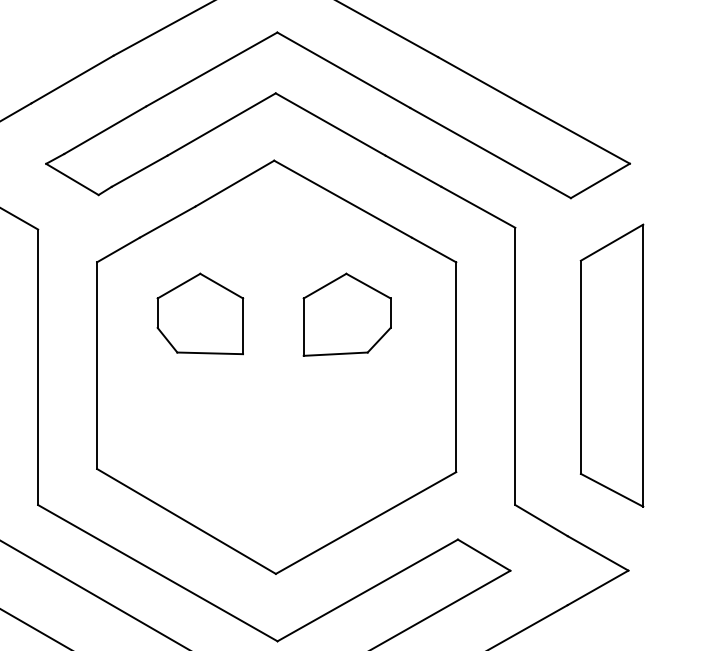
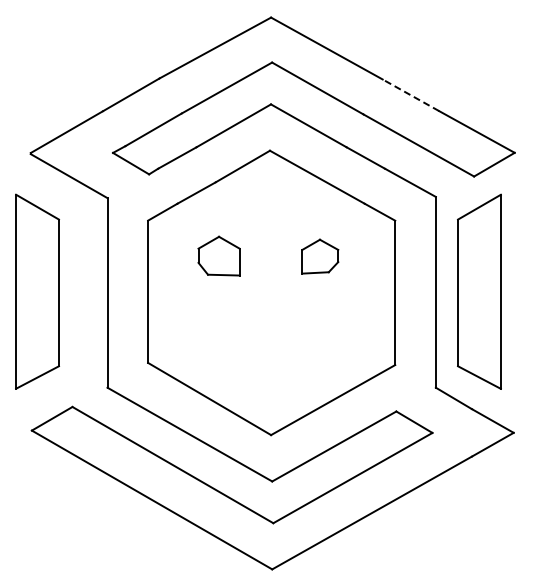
line: (478, 80) -> (410, 95), solid -> dashed
part: (199, 312) -> (218, 255), size x0.7
part: (347, 314) -> (320, 256), size x0.6
part: (612, 365) -> (479, 291), moved

